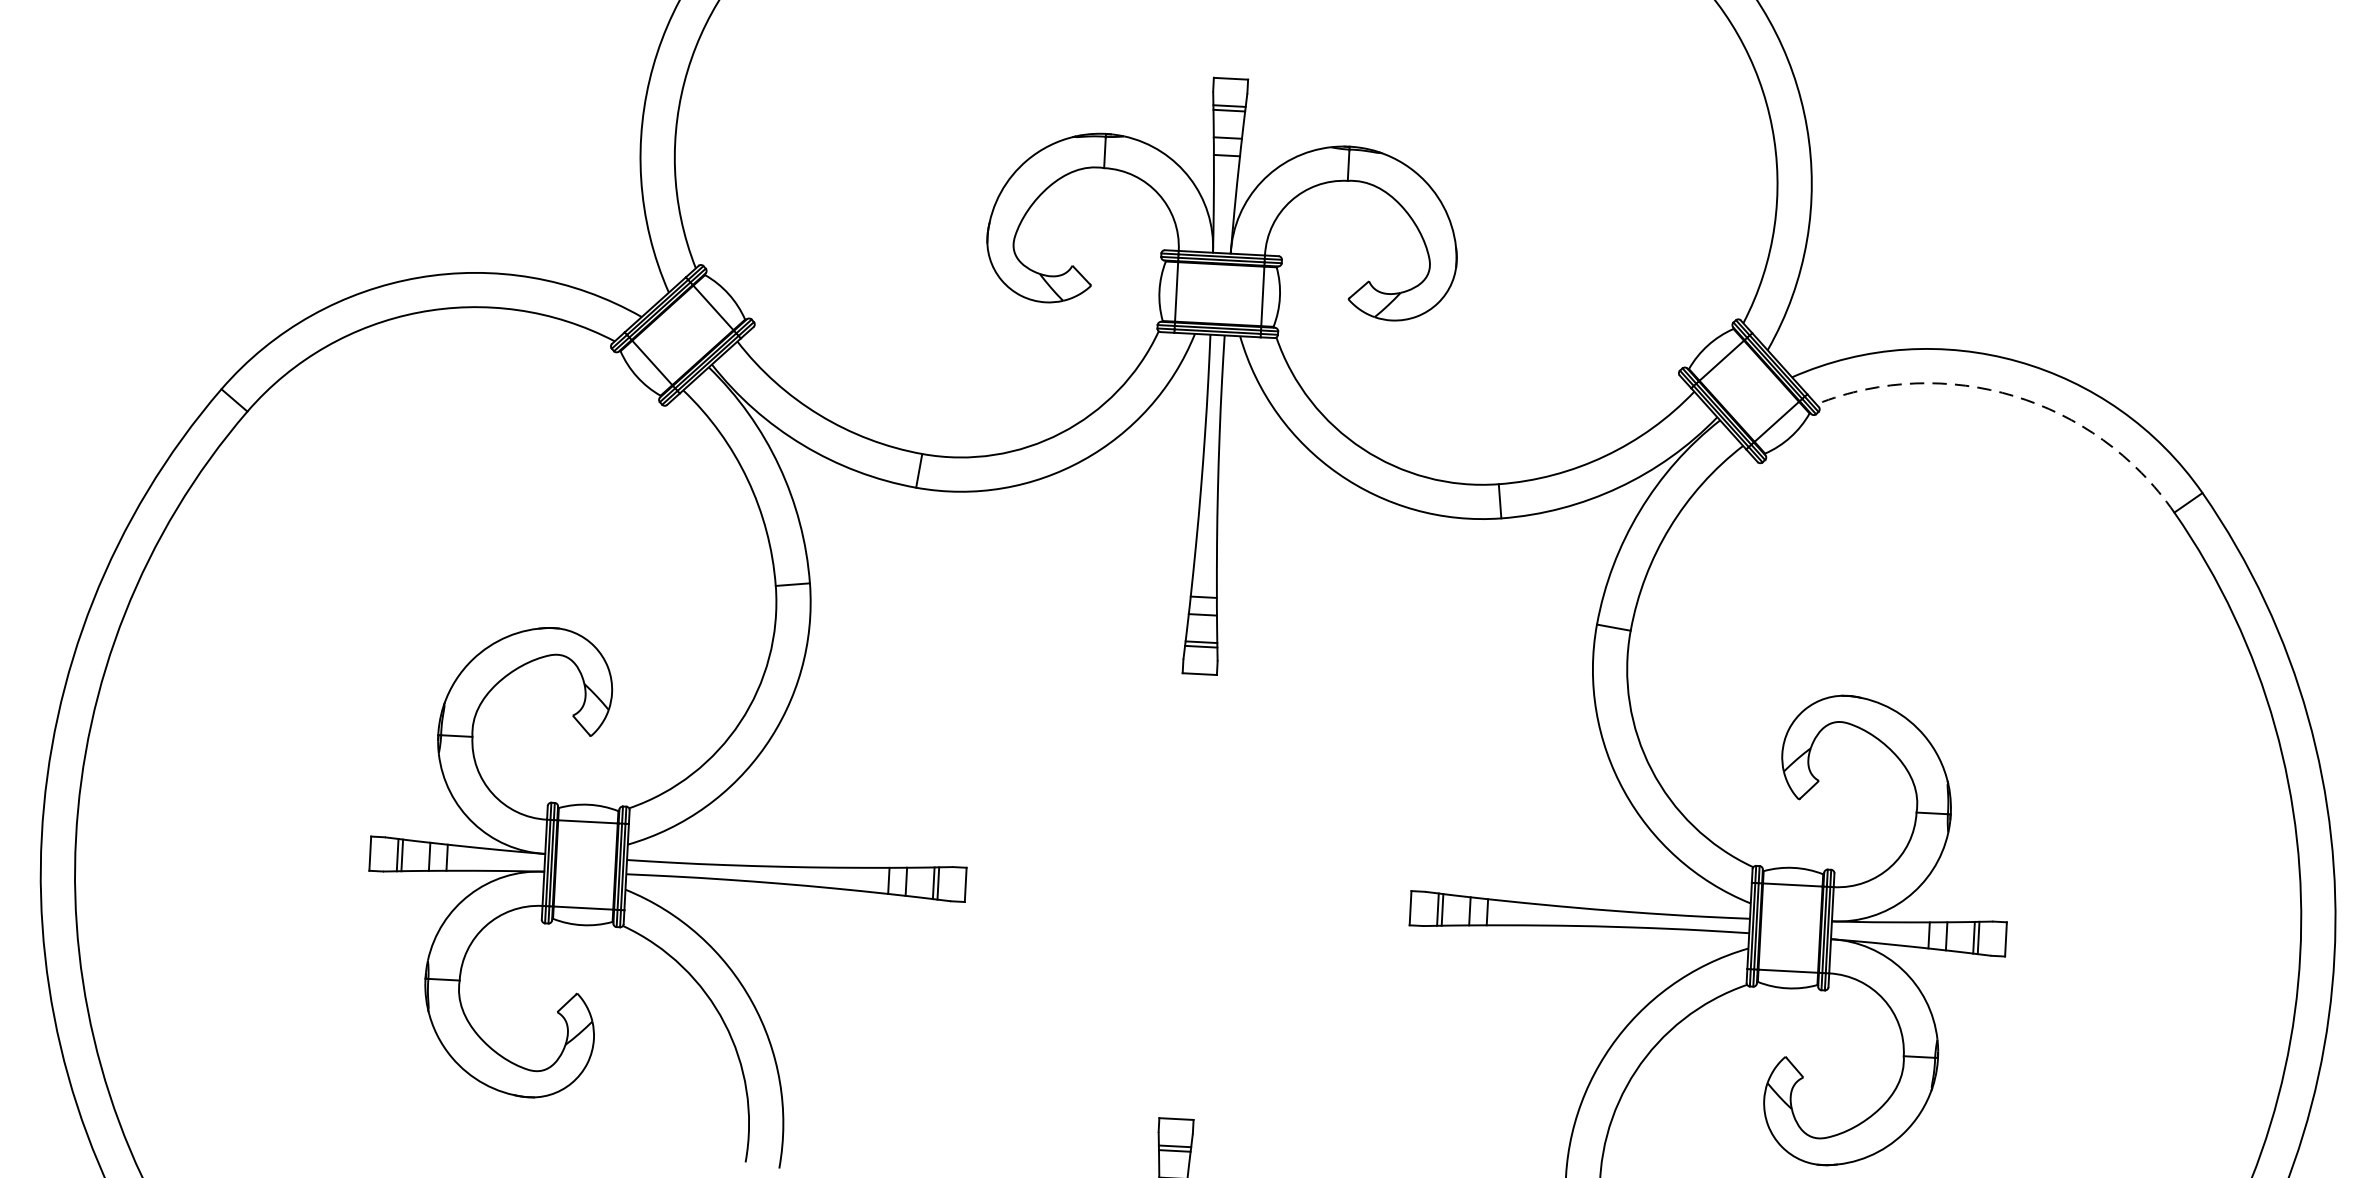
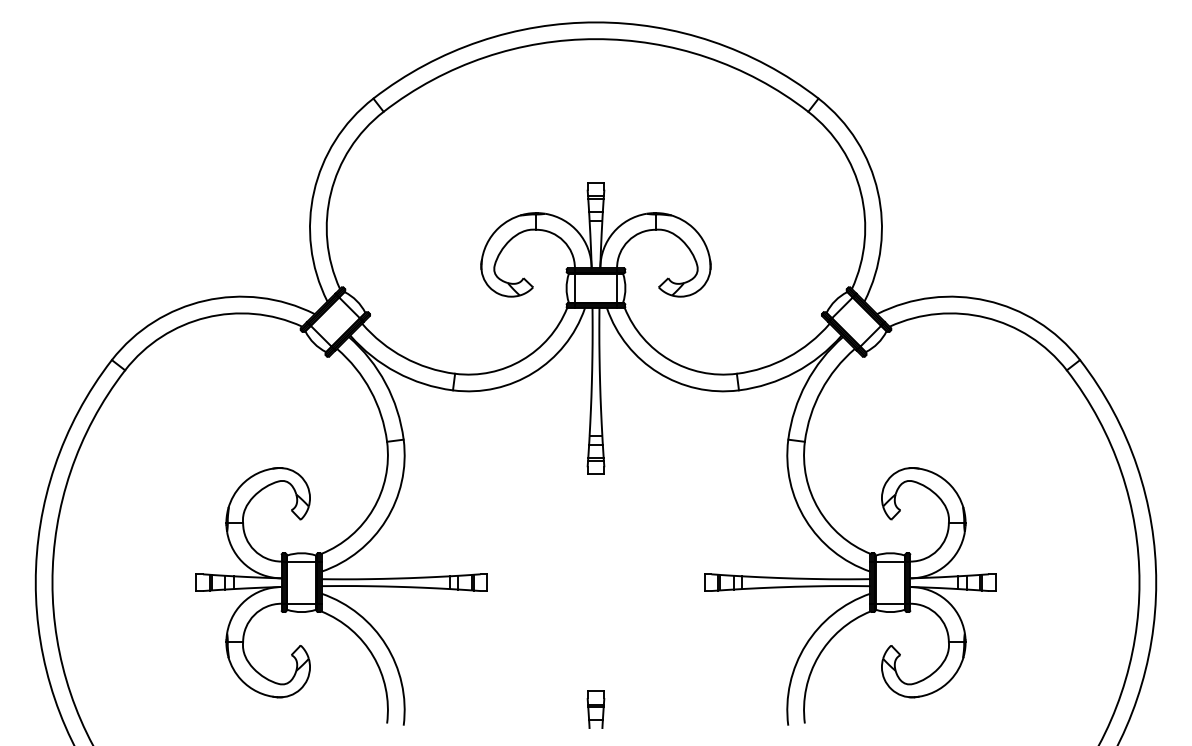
arc: (2013, 395) -> (985, 317), dashed -> solid

